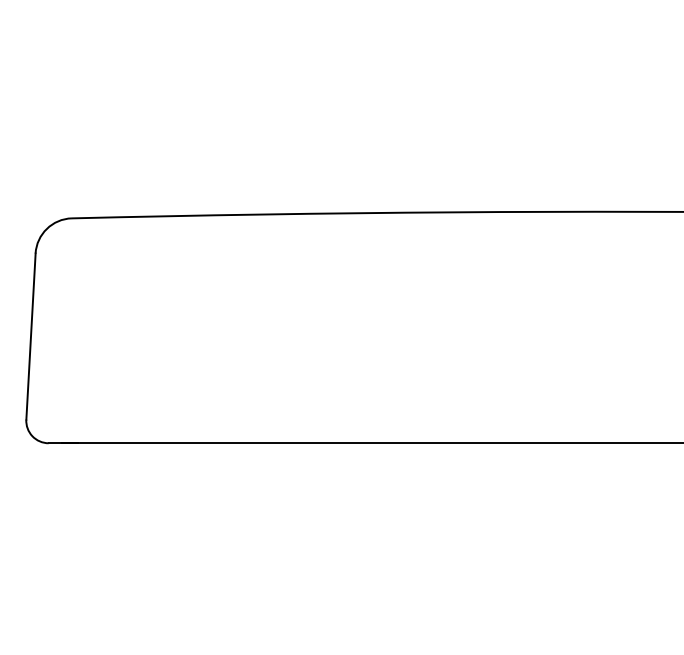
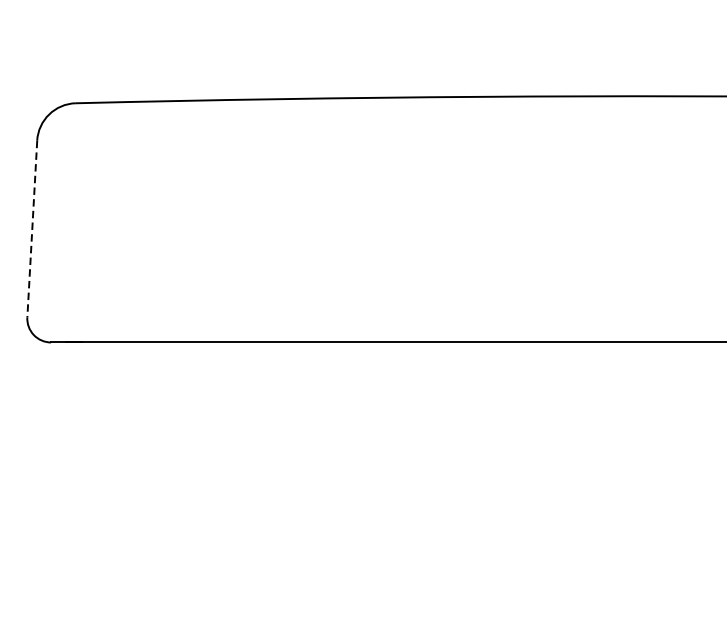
line: (30, 337) -> (31, 229), solid -> dashed

